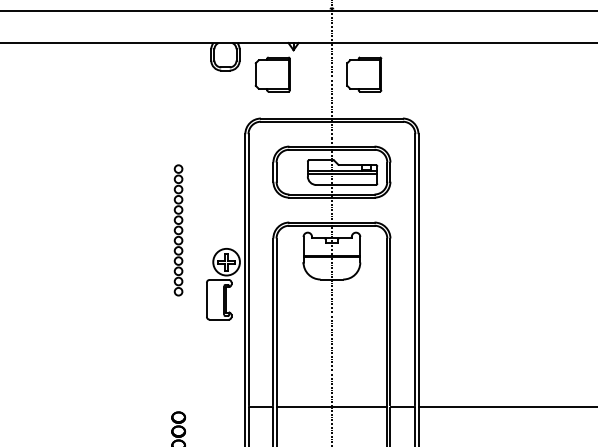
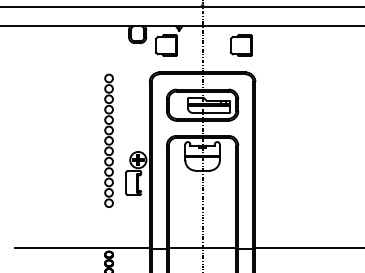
part: (362, 74) -> (240, 45), moved
part: (177, 230) -> (108, 140), size x1.67
line: (133, 407) -> (81, 248), added

